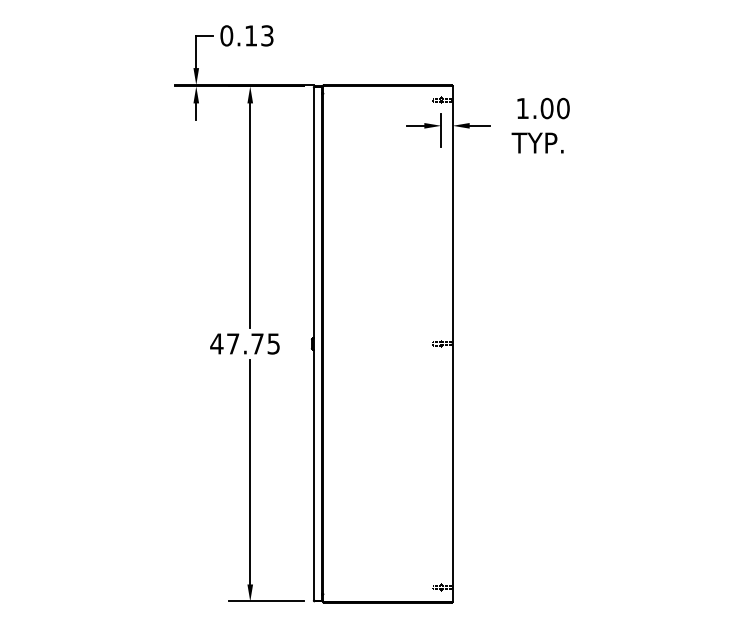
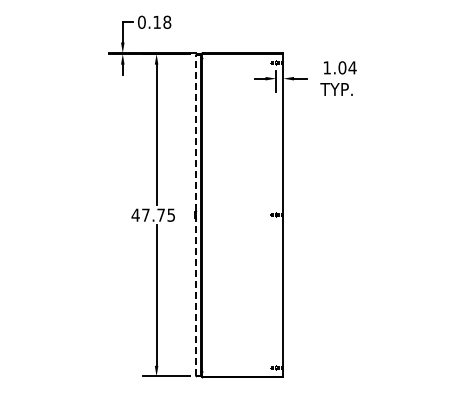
text: (267, 34) -> (167, 21), 0.13 -> 0.18
text: (563, 107) -> (352, 67), 1.00 -> 1.04
line: (314, 344) -> (196, 215), solid -> dashed

